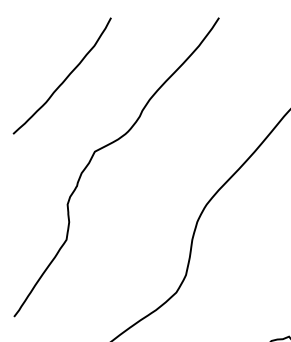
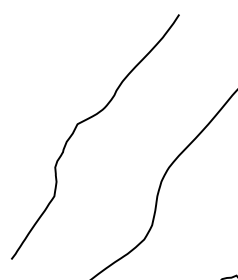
curve: (64, 78) -> (52, 64), removed

